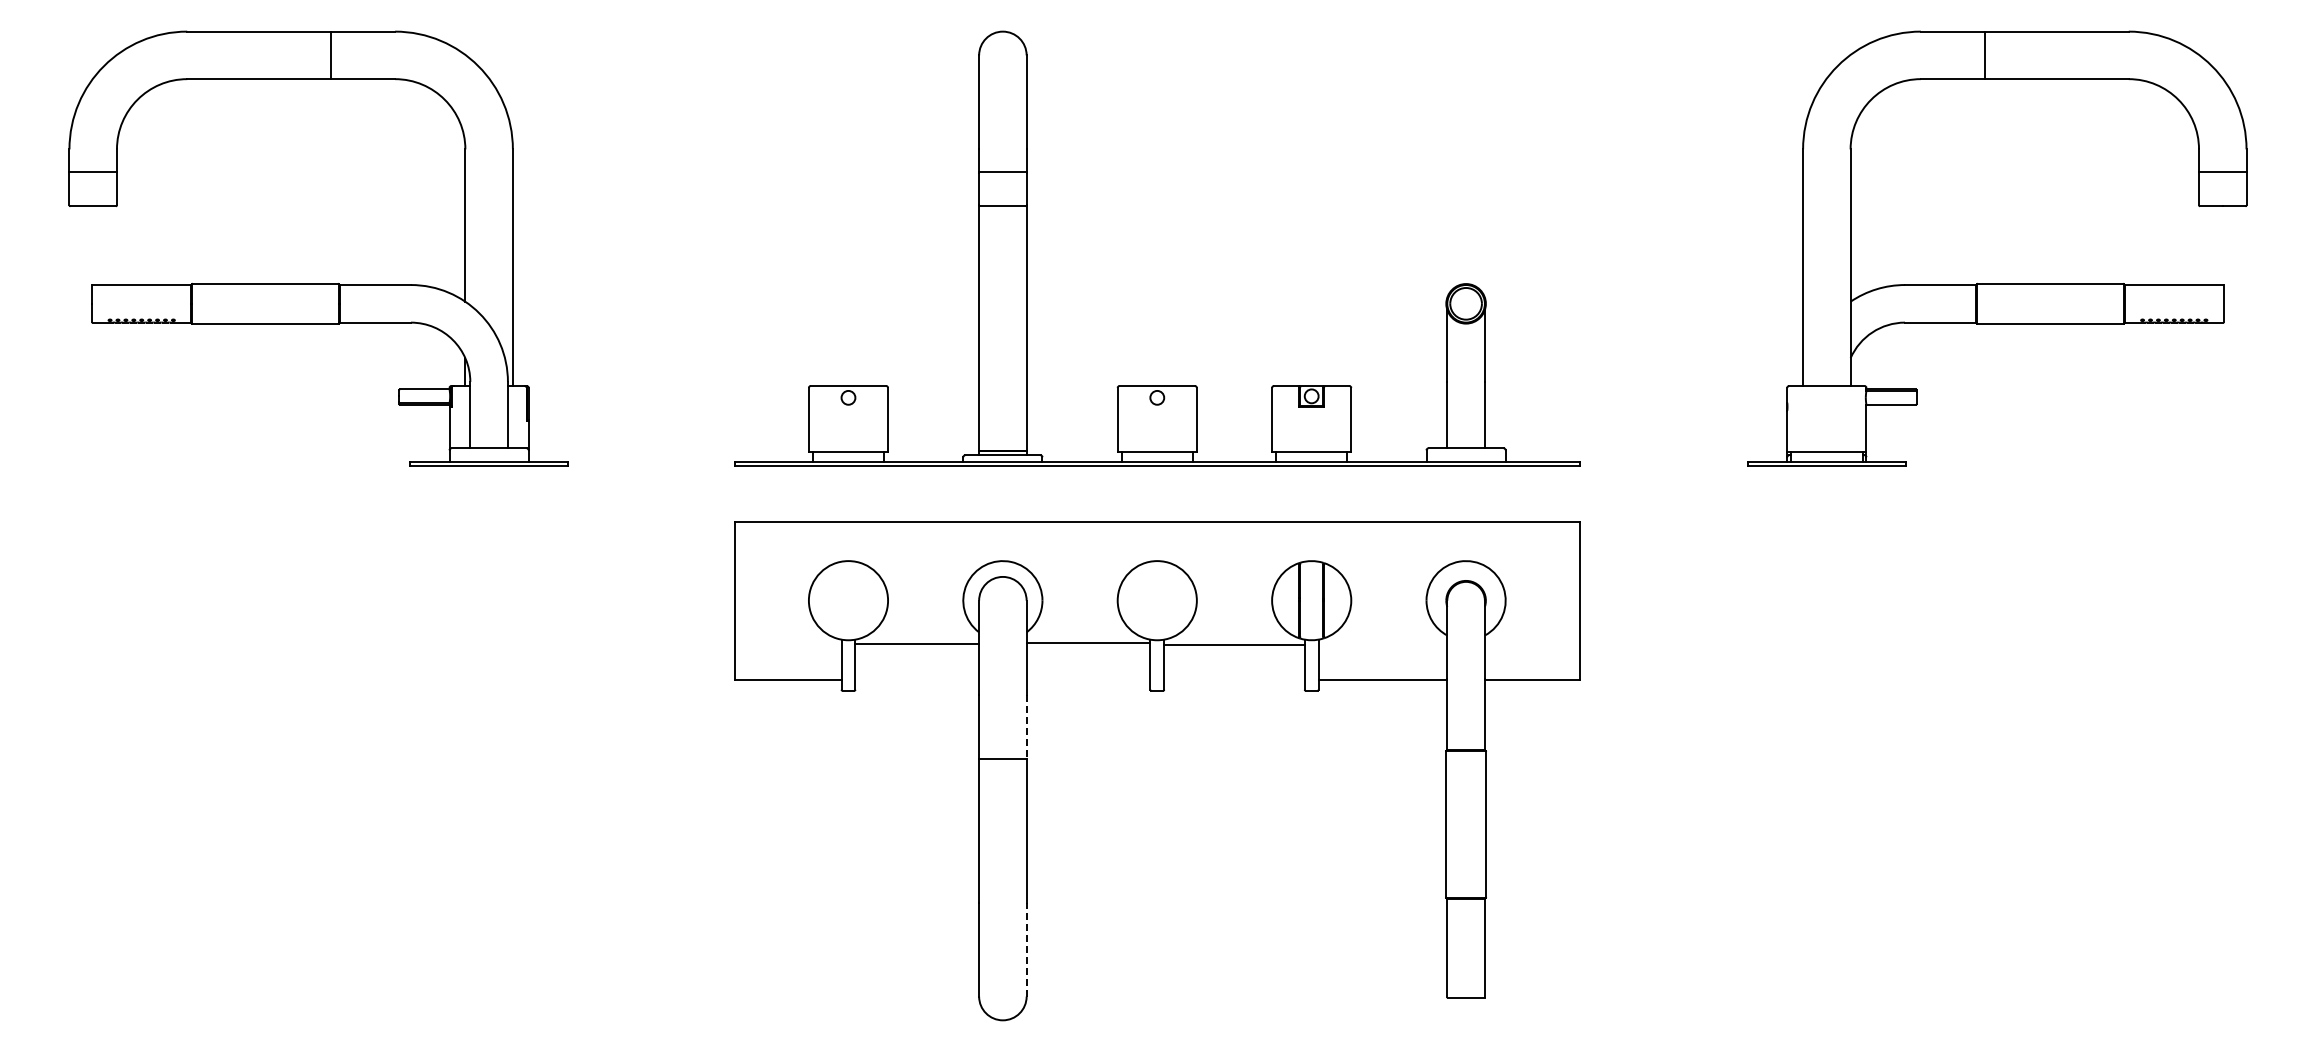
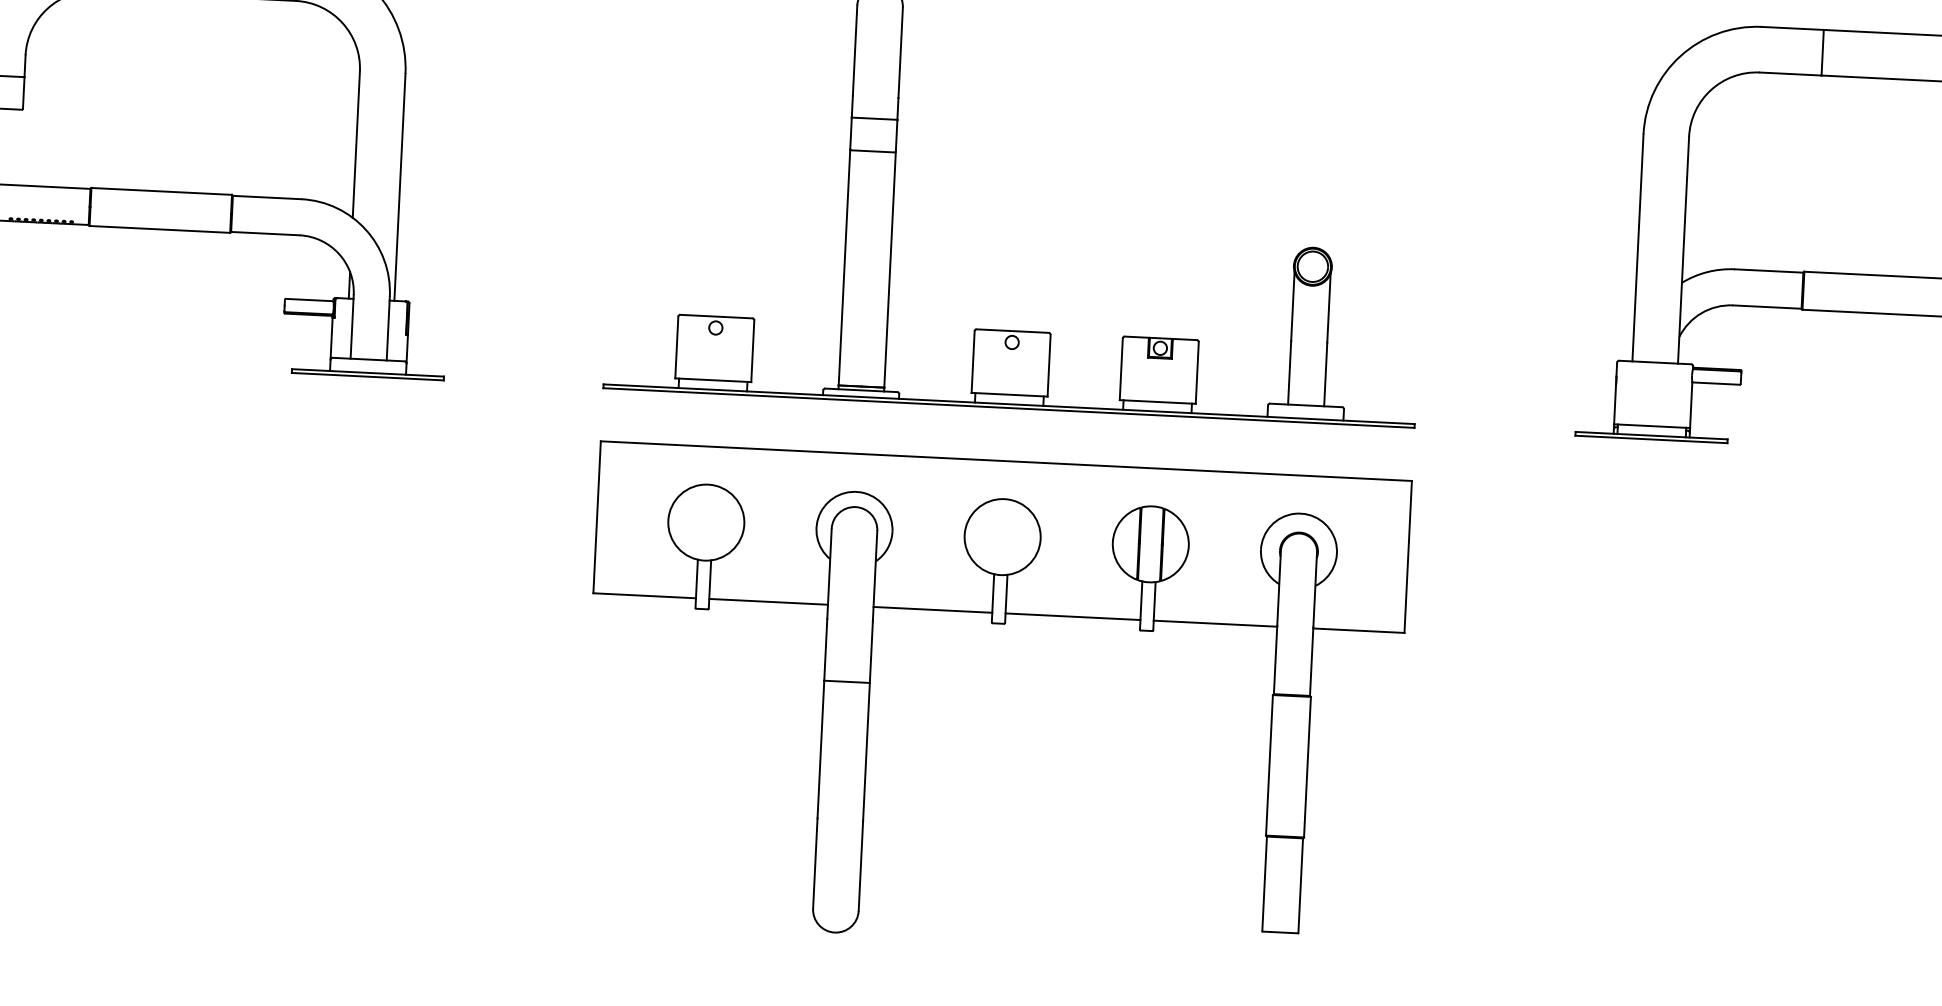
line: (1088, 642) -> (932, 609), moved
line: (917, 643) -> (768, 601), moved
line: (1234, 644) -> (1073, 616), moved
line: (1026, 727) -> (871, 652), dashed -> solid
line: (1026, 949) -> (860, 865), dashed -> solid

